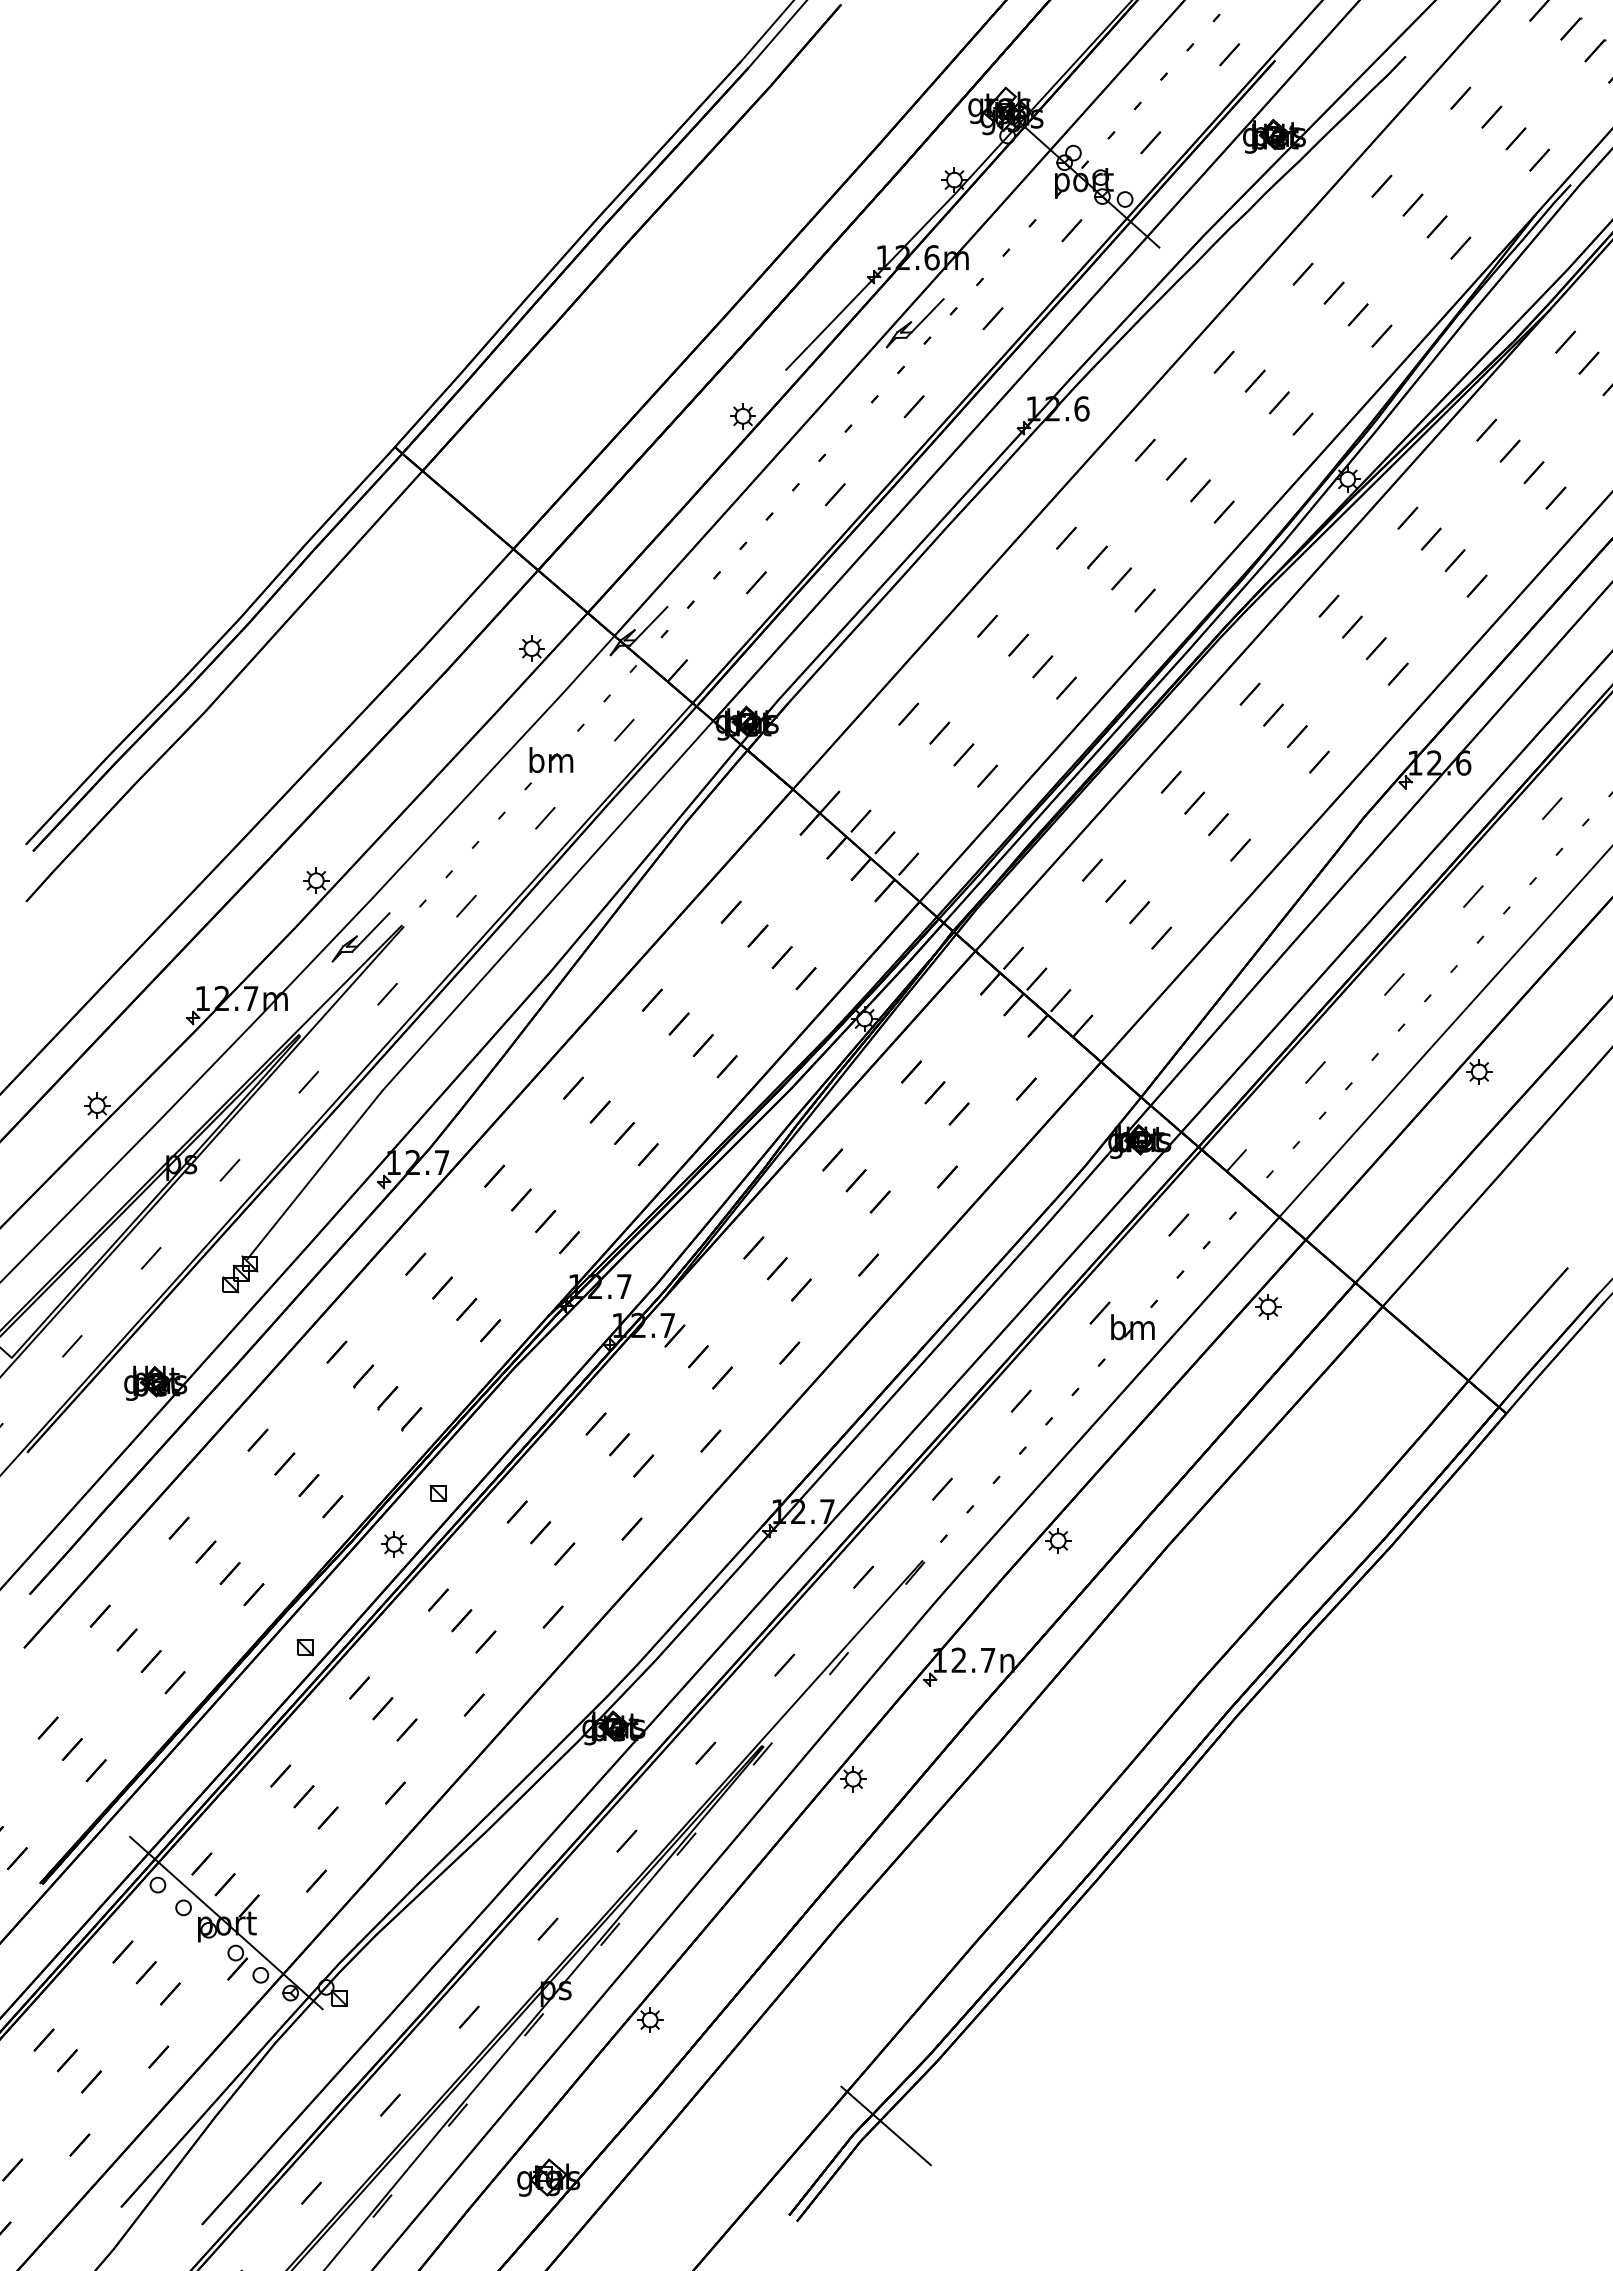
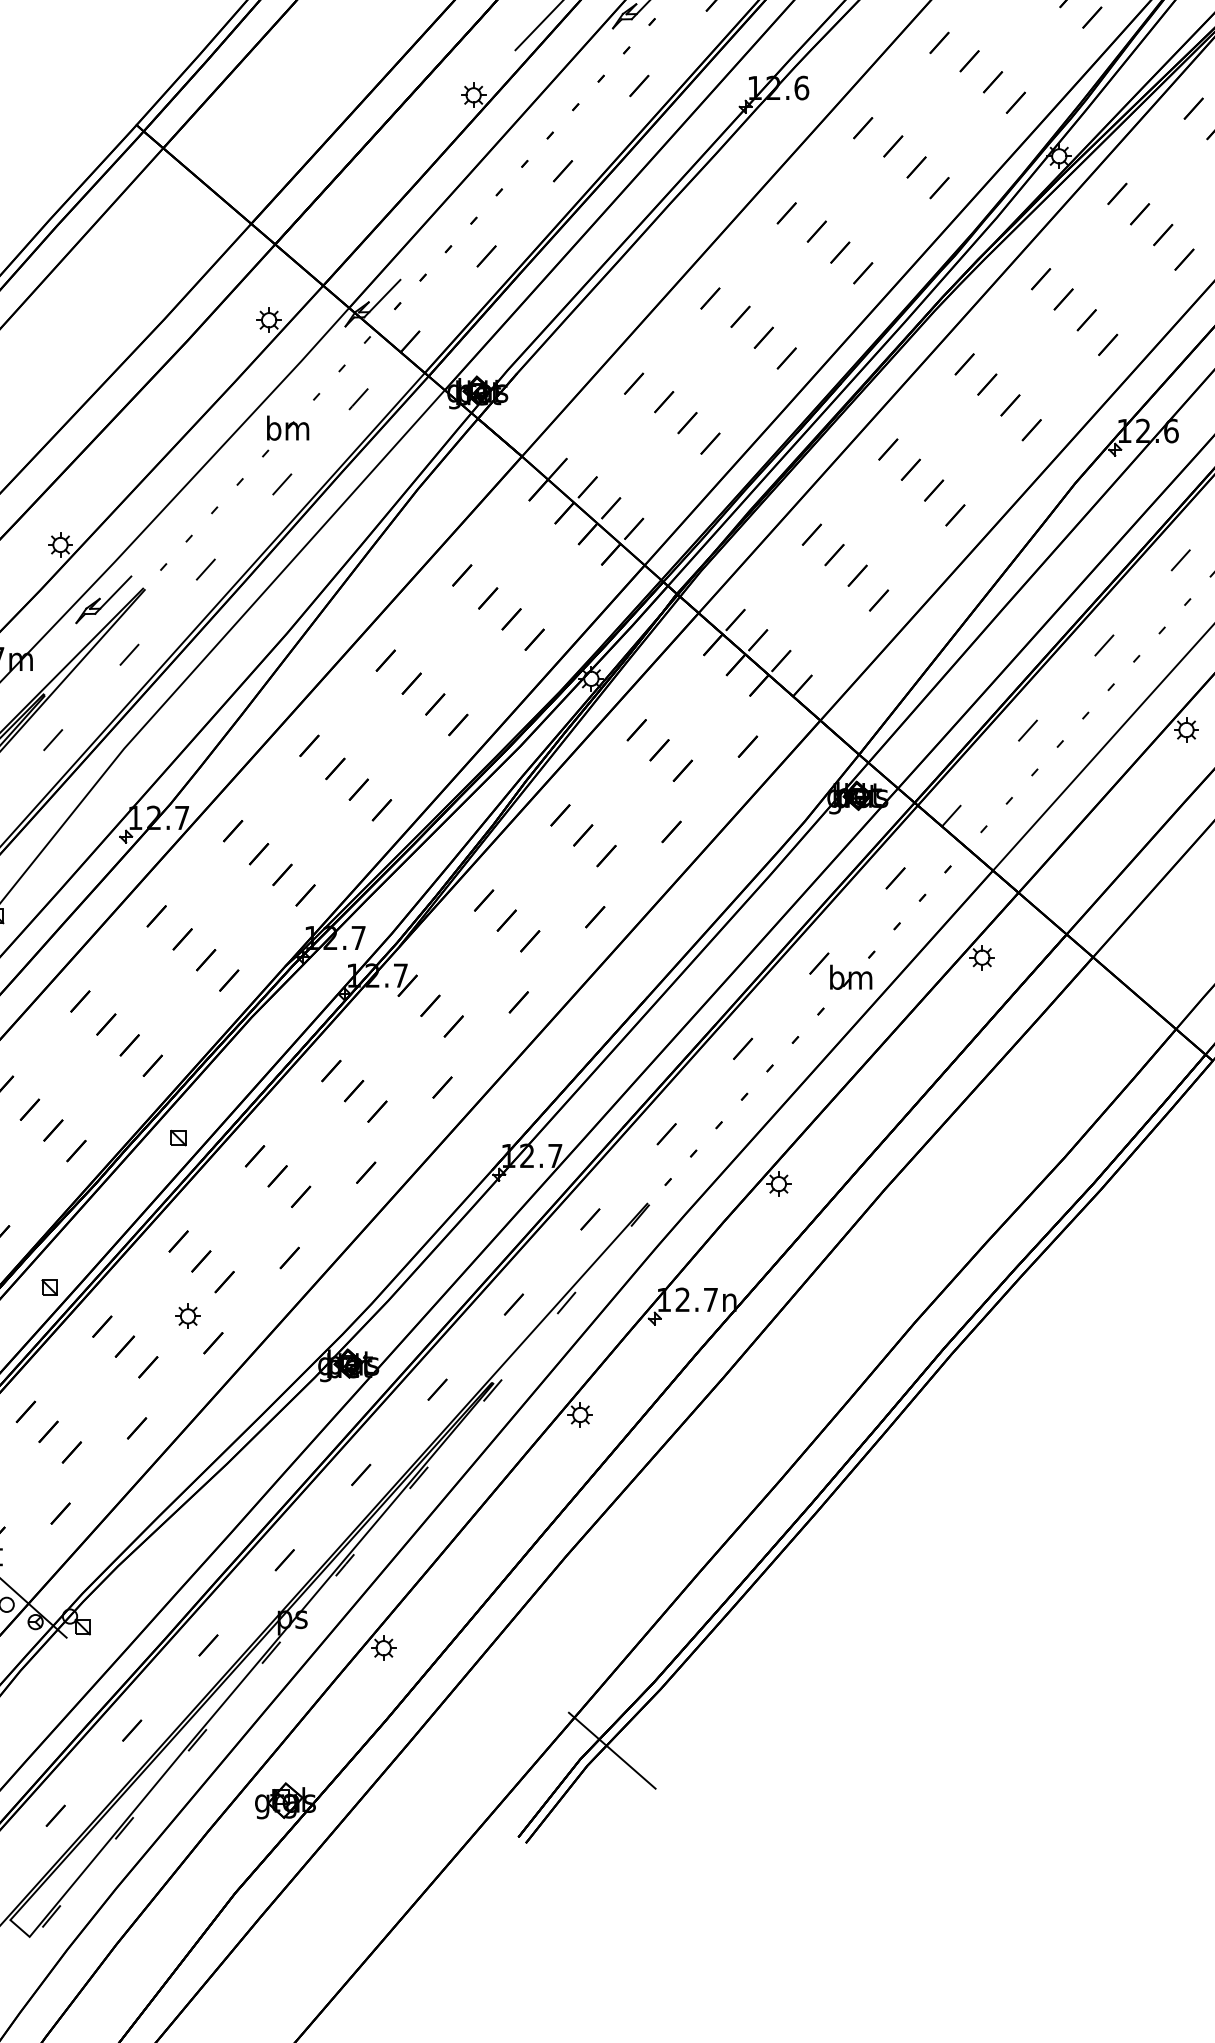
part: (393, 1544) -> (187, 1316), moved

